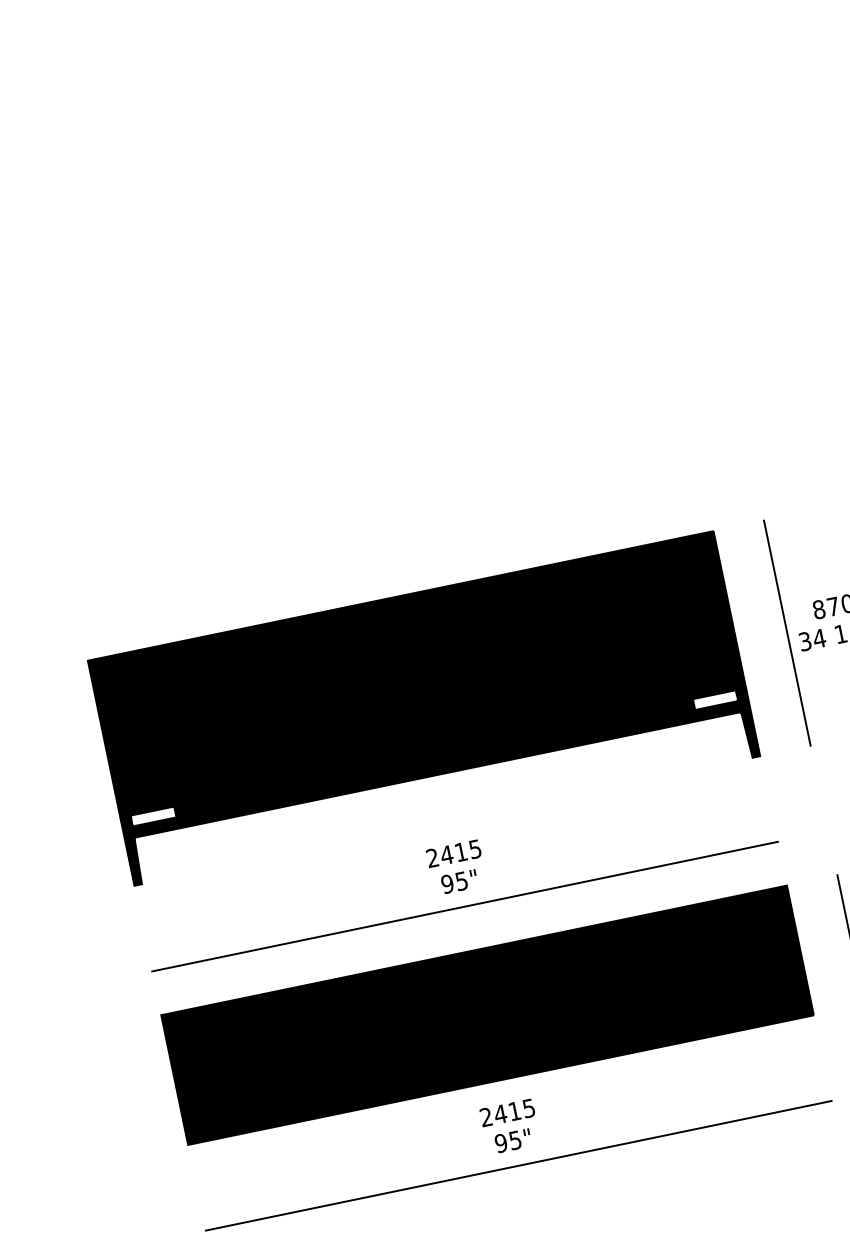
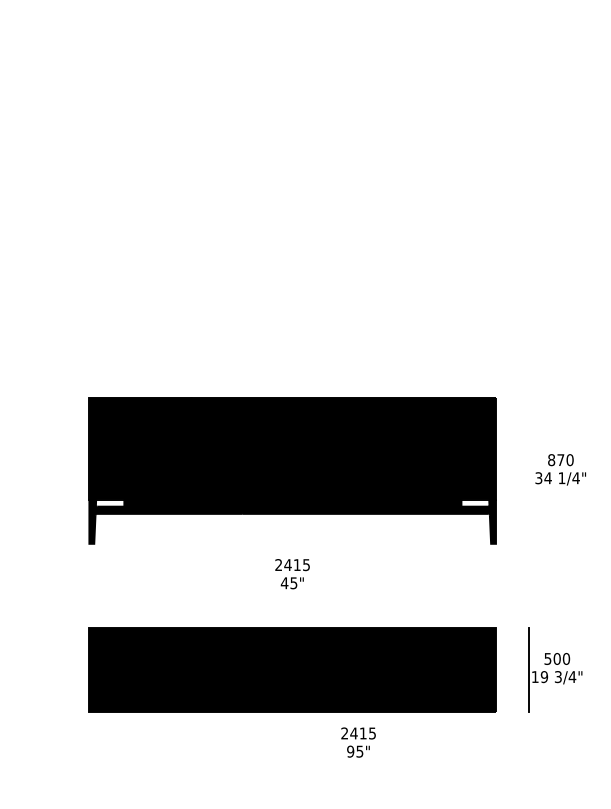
line: (786, 632) -> (528, 470), removed
text: (447, 884) -> (284, 583), 95" -> 45"
line: (464, 906) -> (292, 599), removed
text: (510, 1126) -> (358, 742), moved
line: (518, 1165) -> (292, 767), removed

